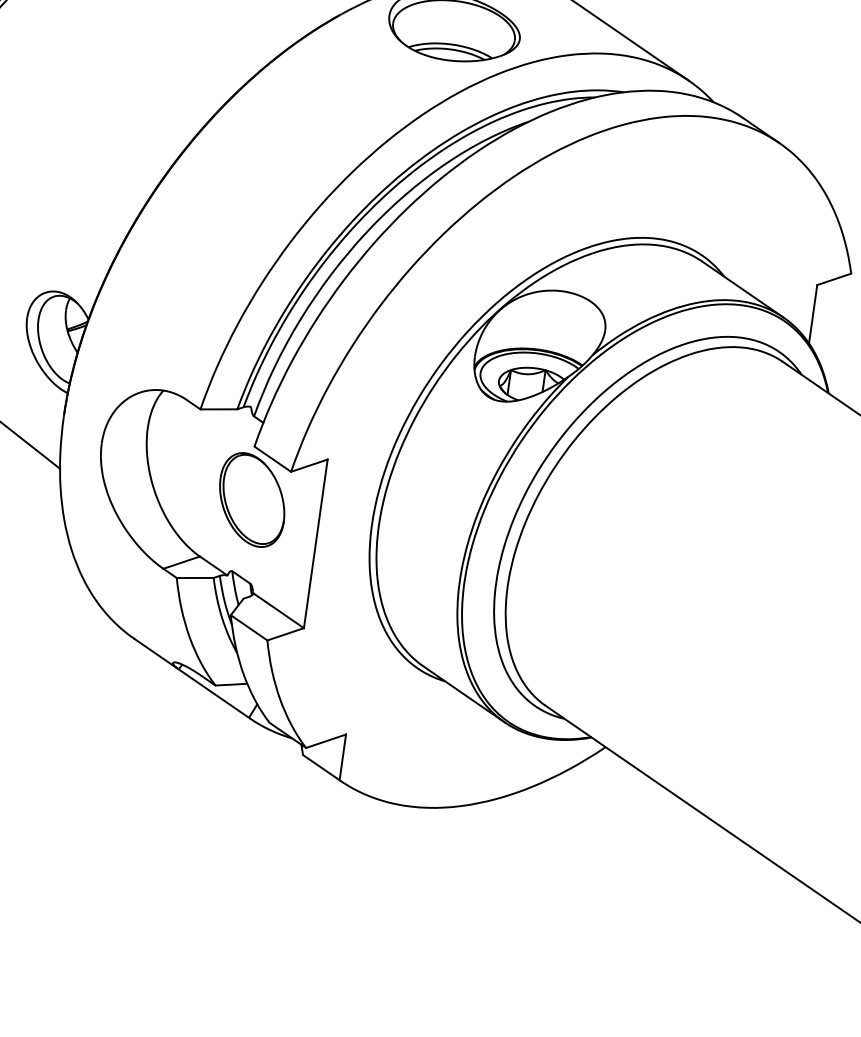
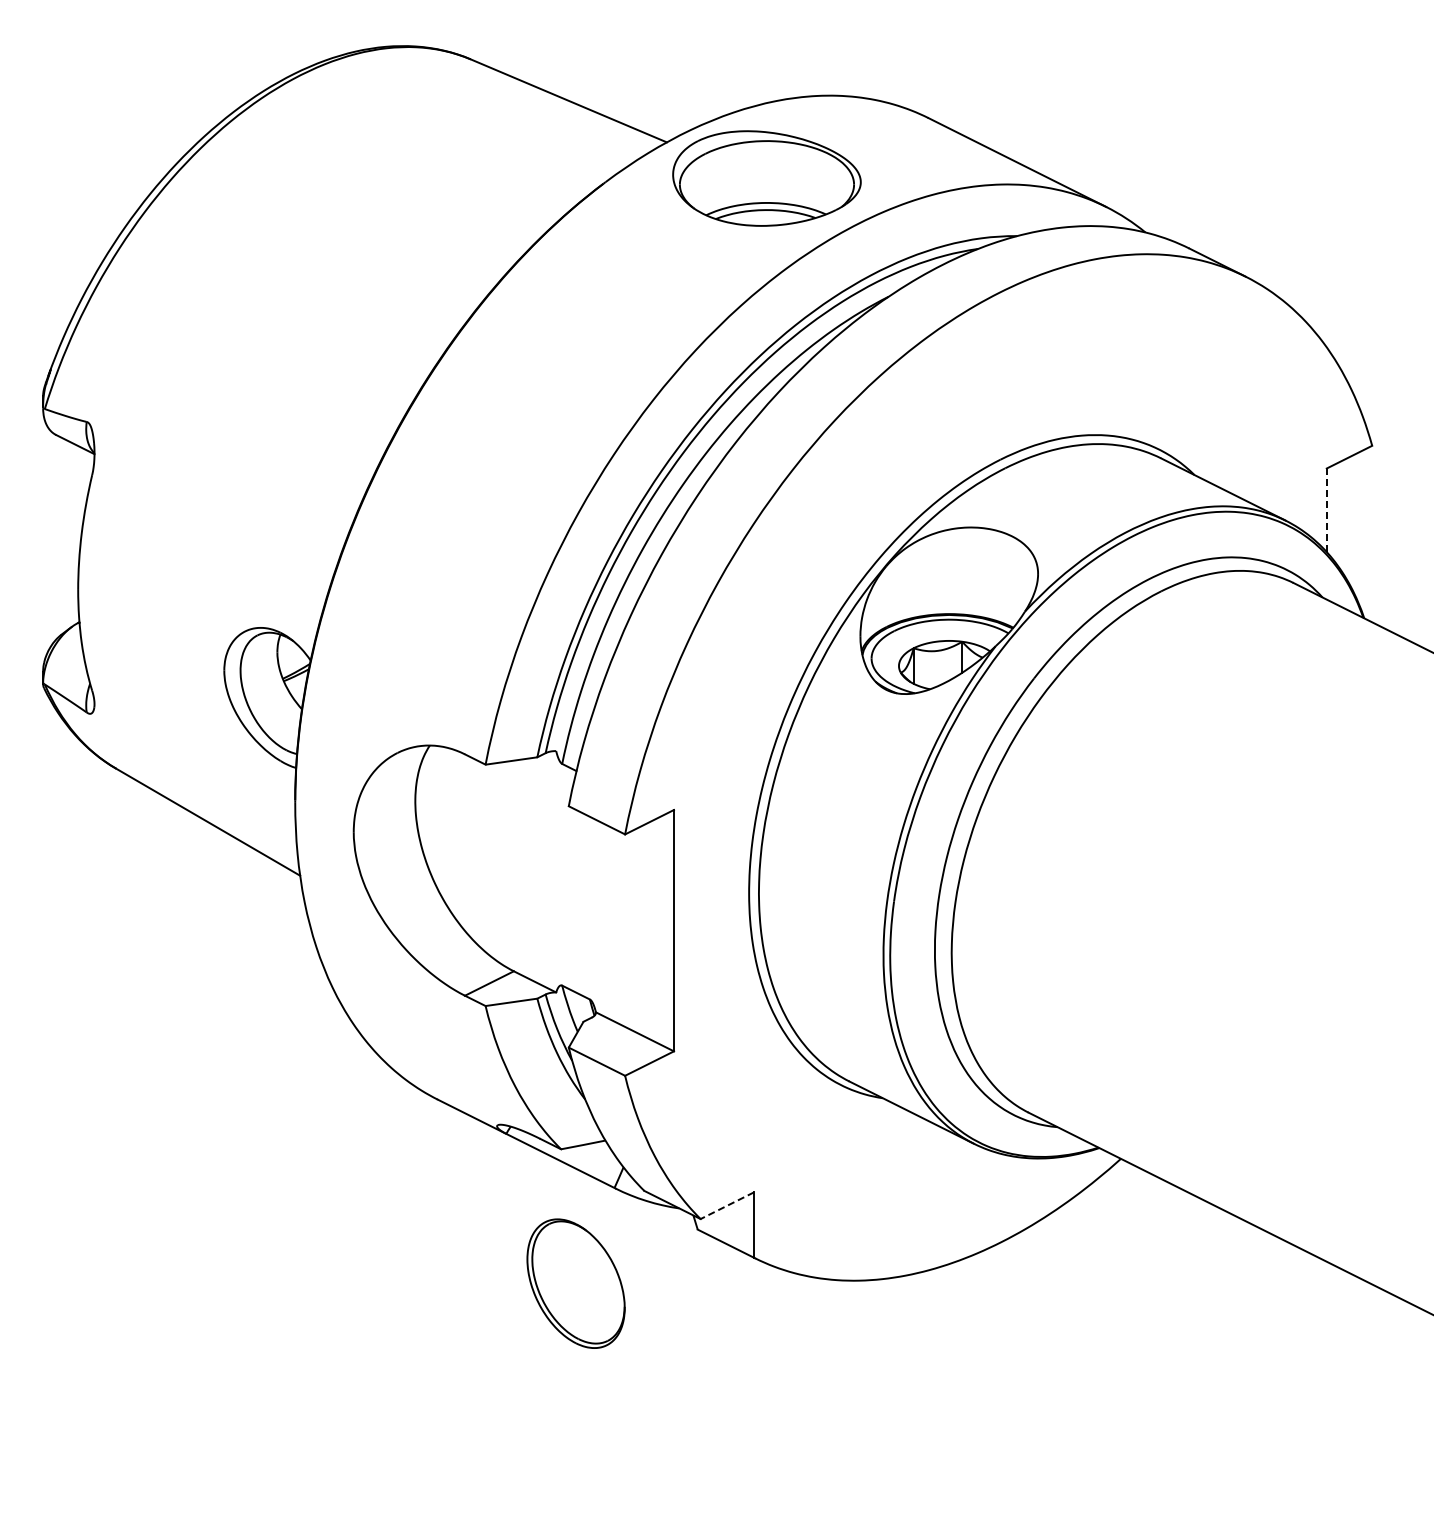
line: (812, 314) -> (1326, 510), solid -> dashed
part: (251, 499) -> (575, 1283), moved
line: (326, 741) -> (727, 1205), solid -> dashed

